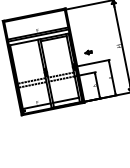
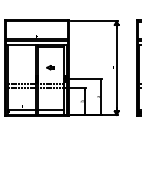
part: (88, 52) -> (50, 67), moved

